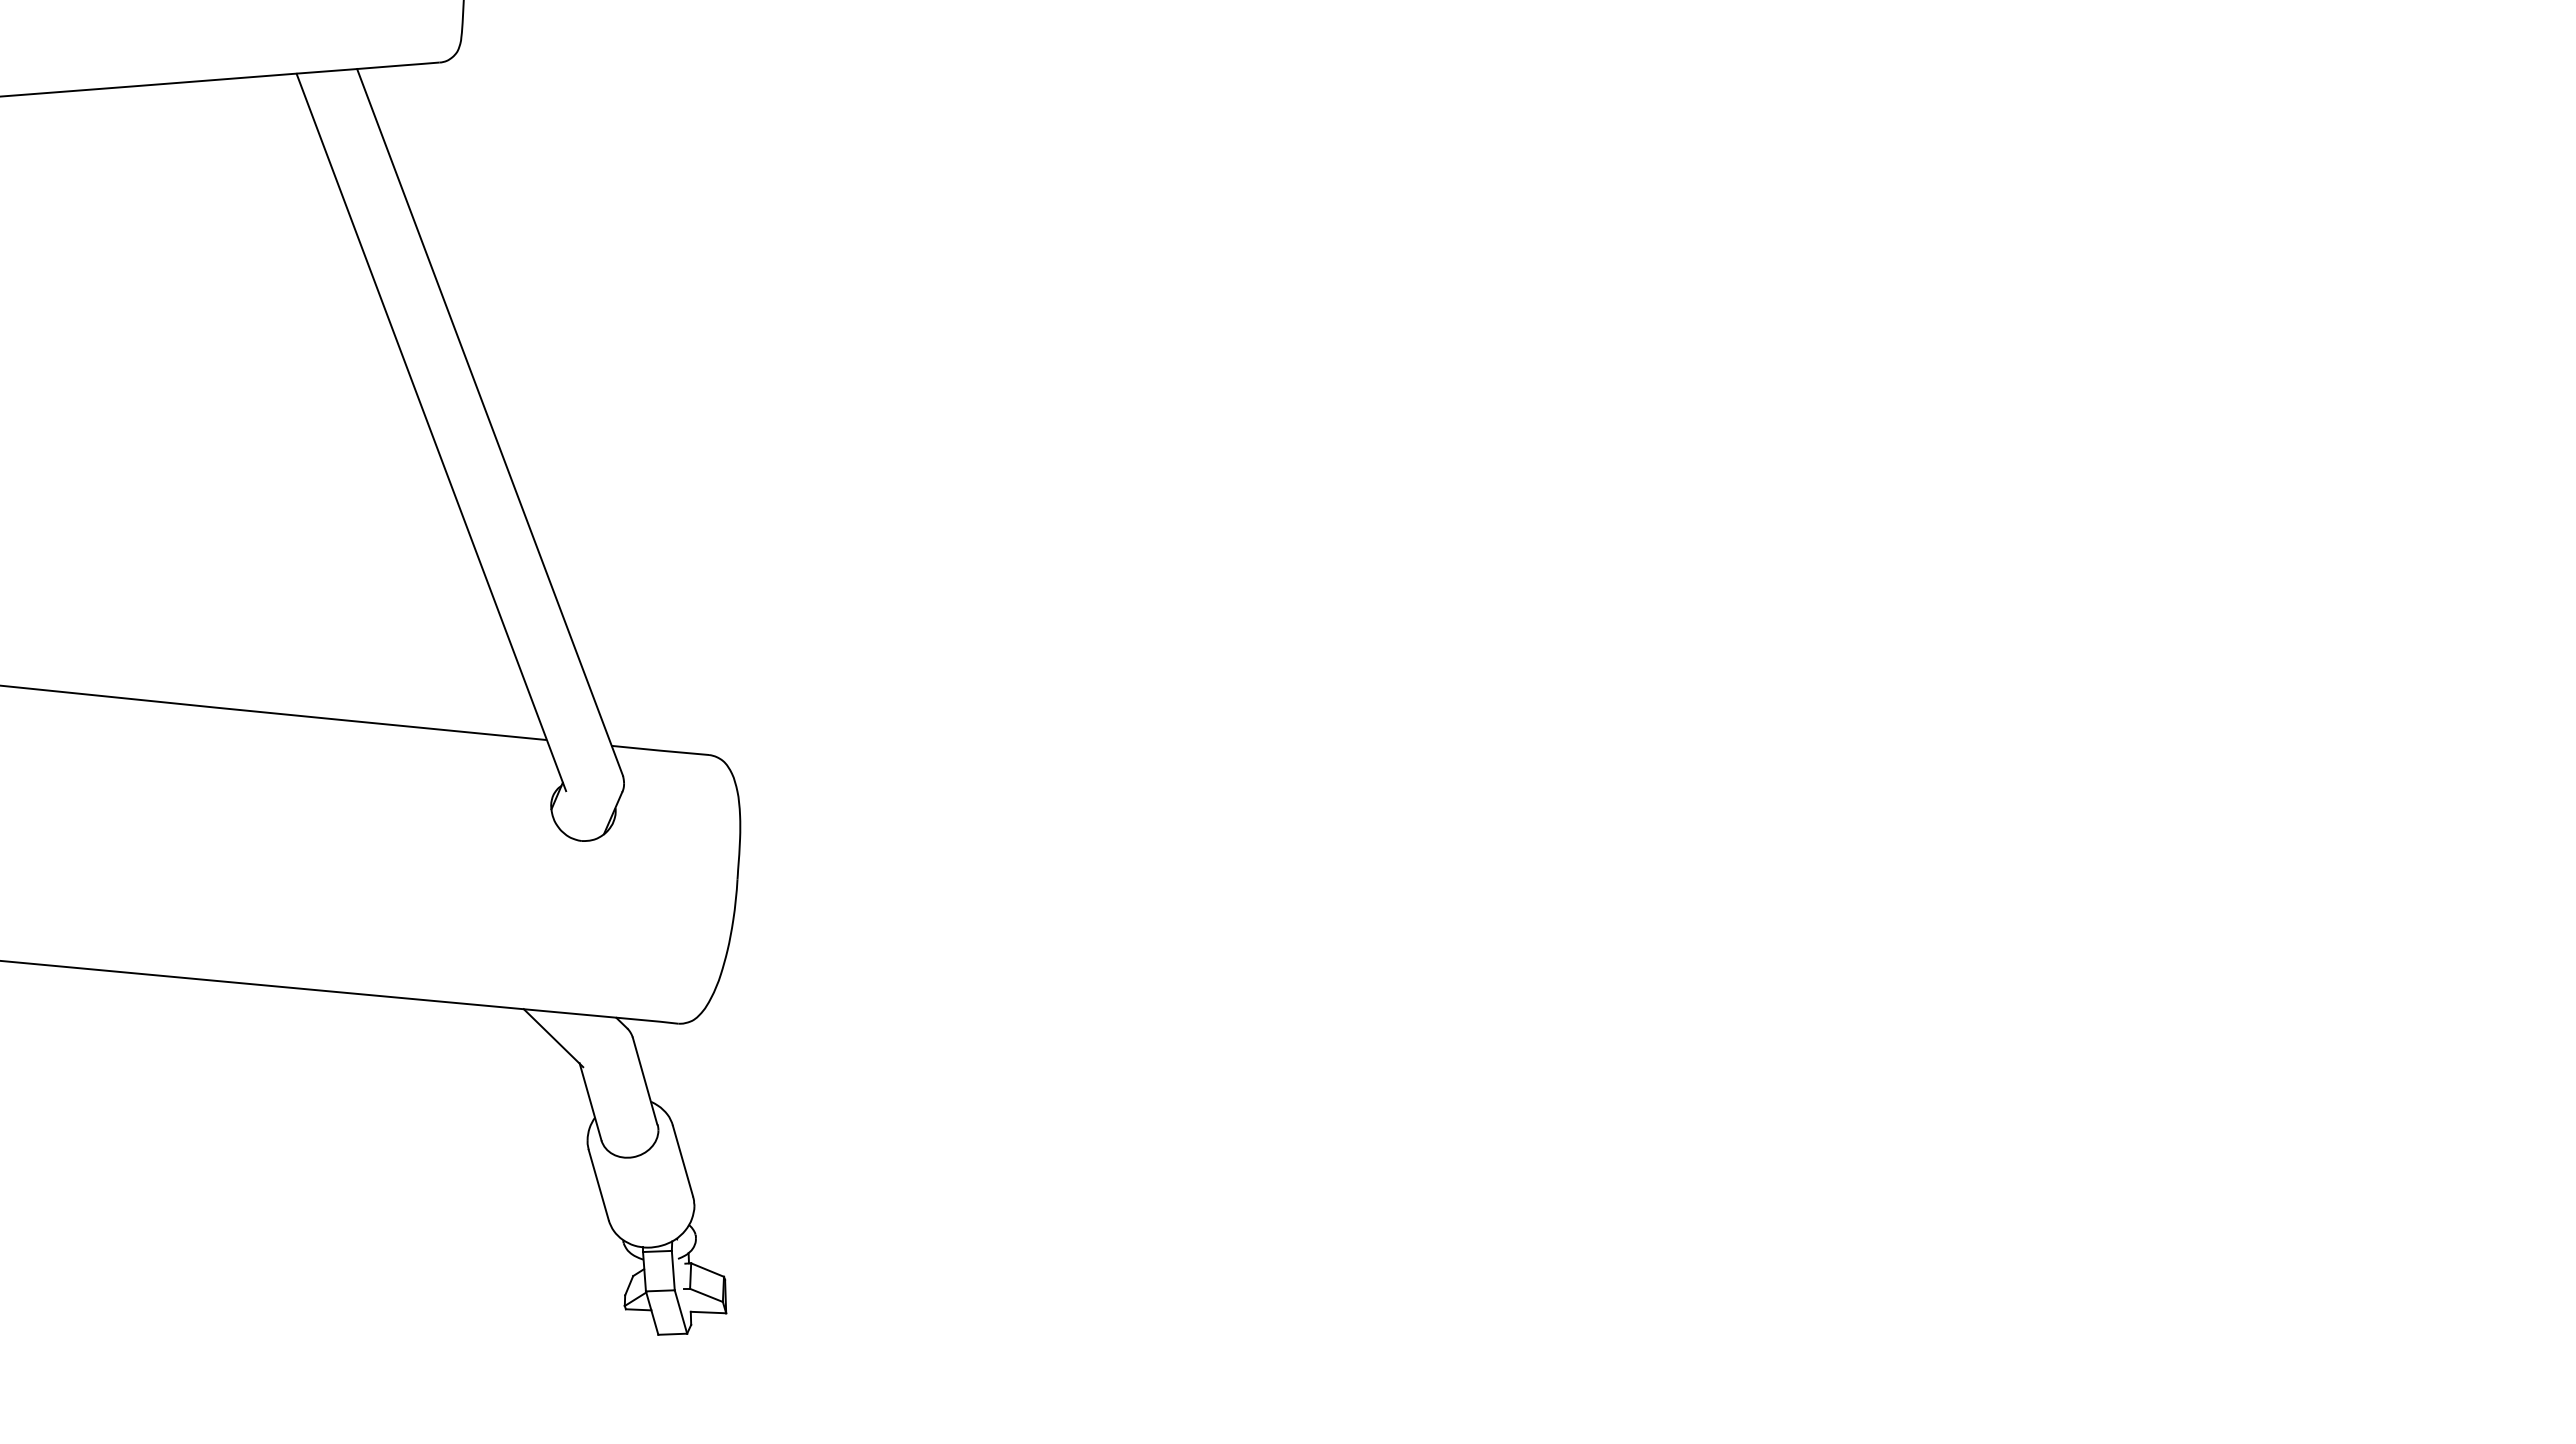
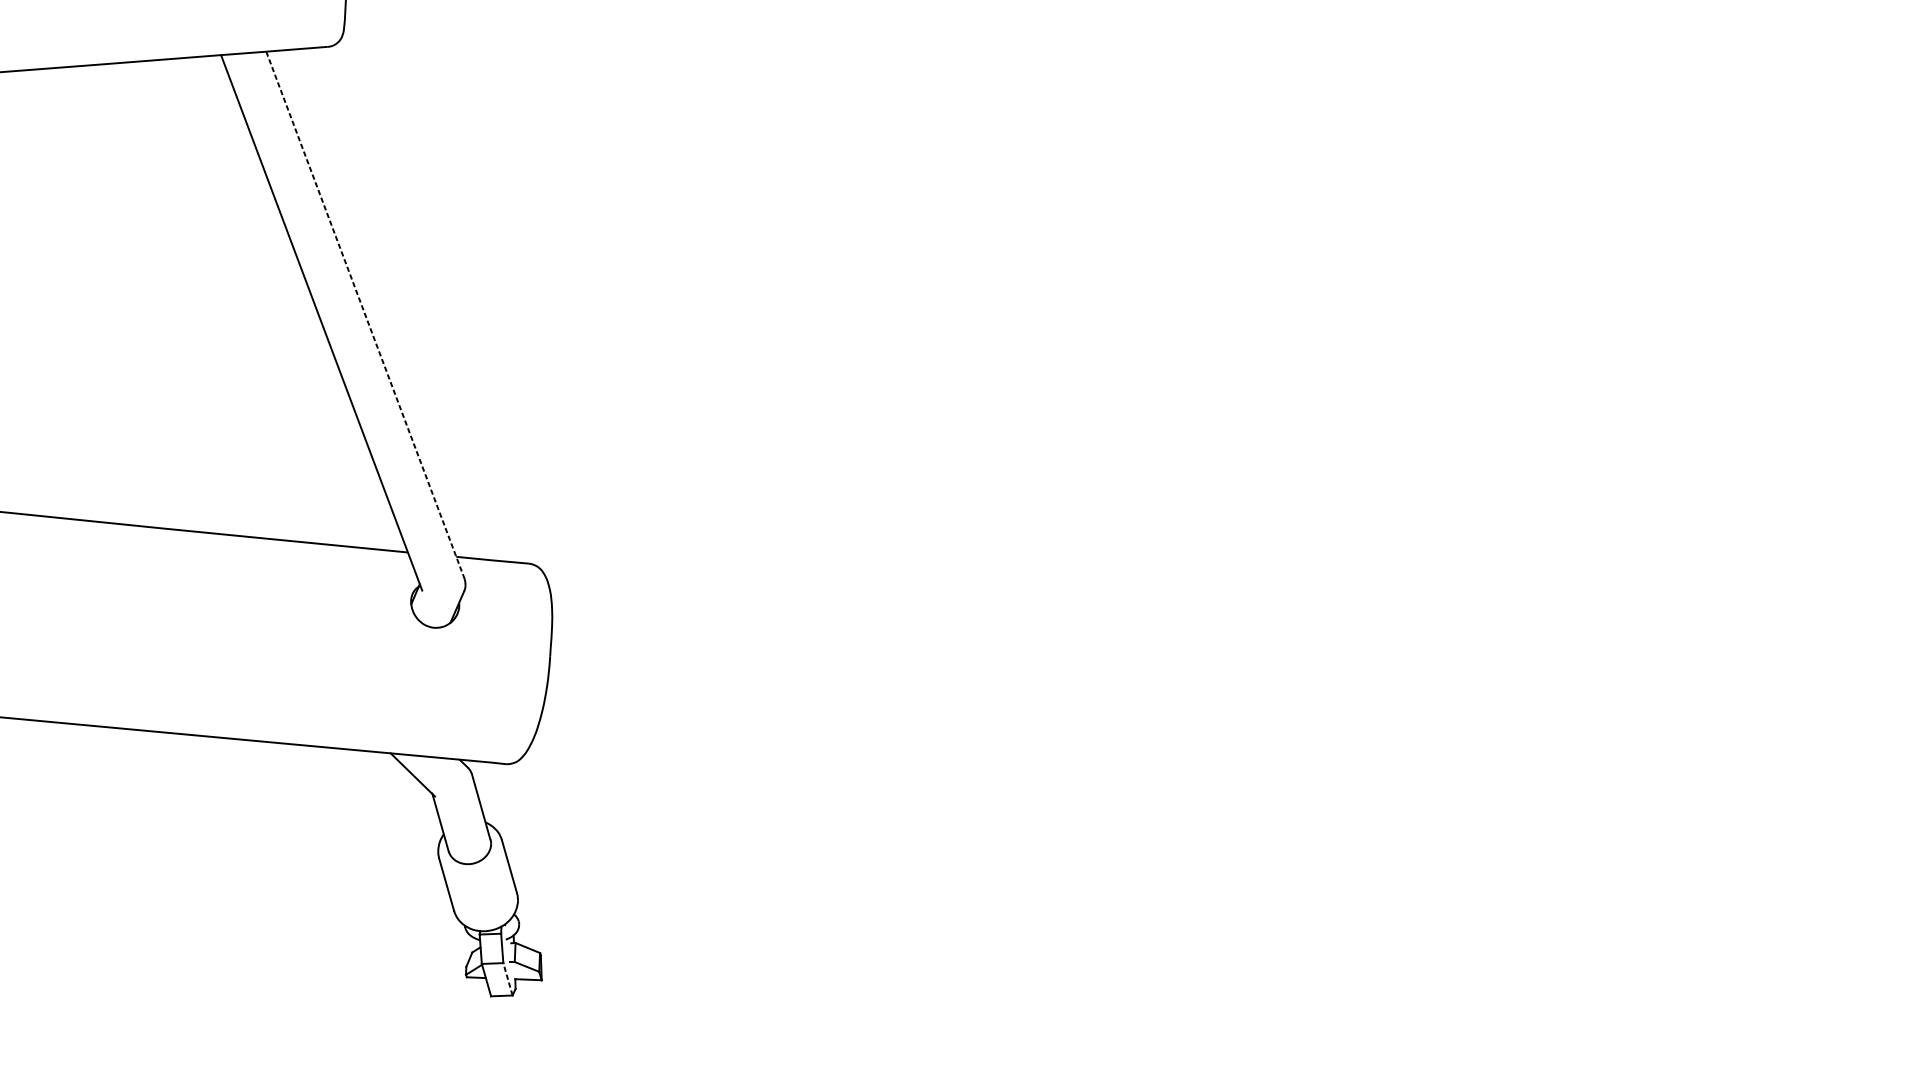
line: (490, 422) -> (365, 315), solid -> dashed
line: (680, 1312) -> (507, 979), solid -> dashed

